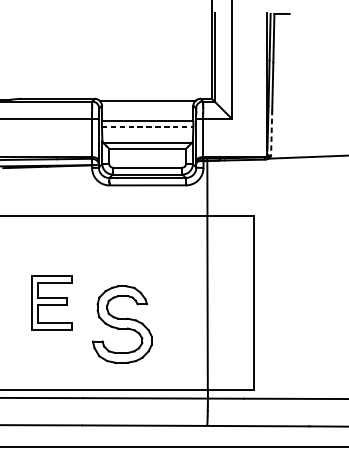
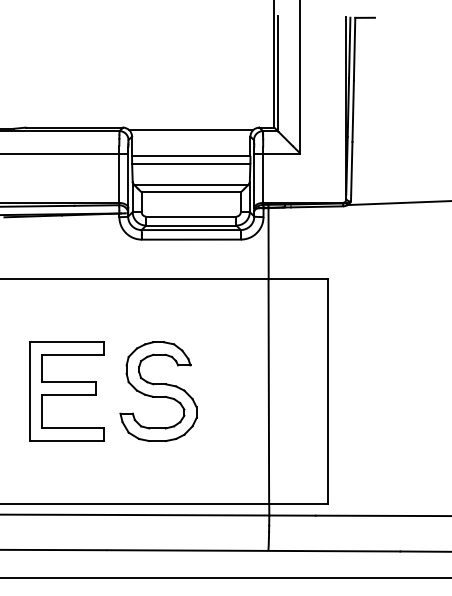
line: (147, 126) -> (191, 163), dashed -> solid
line: (271, 132) -> (351, 171), dashed -> solid
part: (51, 302) -> (66, 391), size x1.43
part: (122, 324) -> (158, 391), moved

